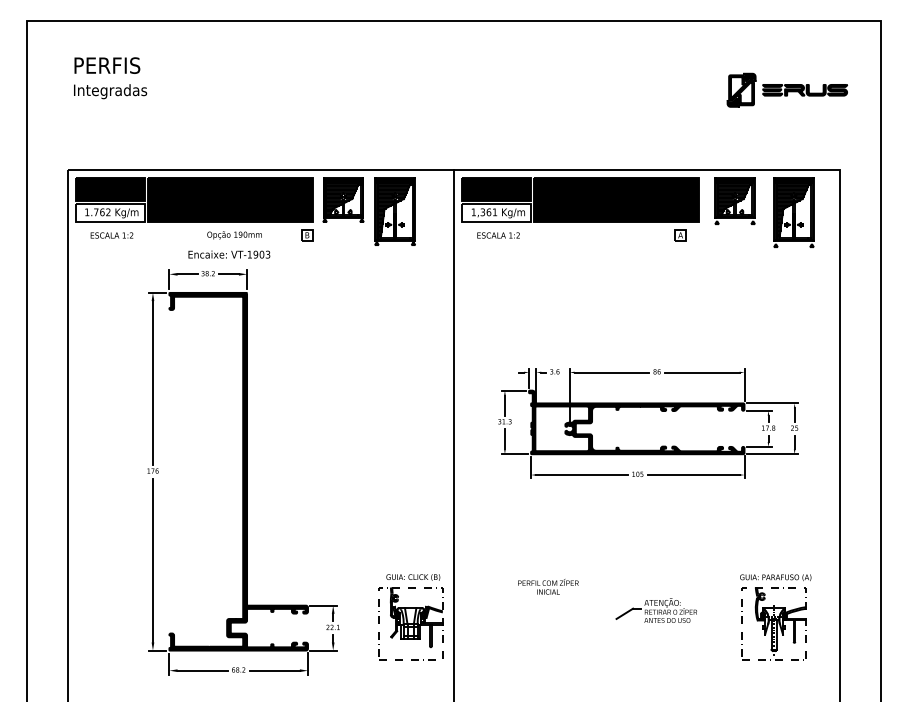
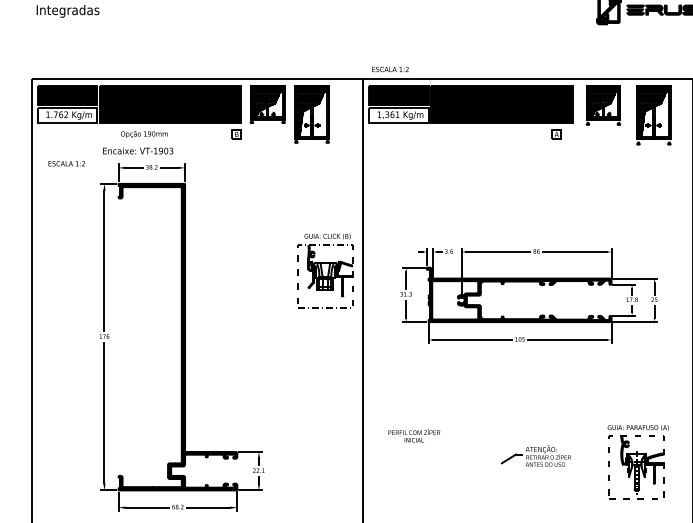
text: (111, 235) -> (66, 163), moved
text: (234, 235) -> (144, 134), moved
text: (498, 235) -> (390, 69), moved
text: (229, 254) -> (138, 150), moved
text: (548, 586) -> (414, 435), moved
part: (410, 617) -> (325, 270), moved

